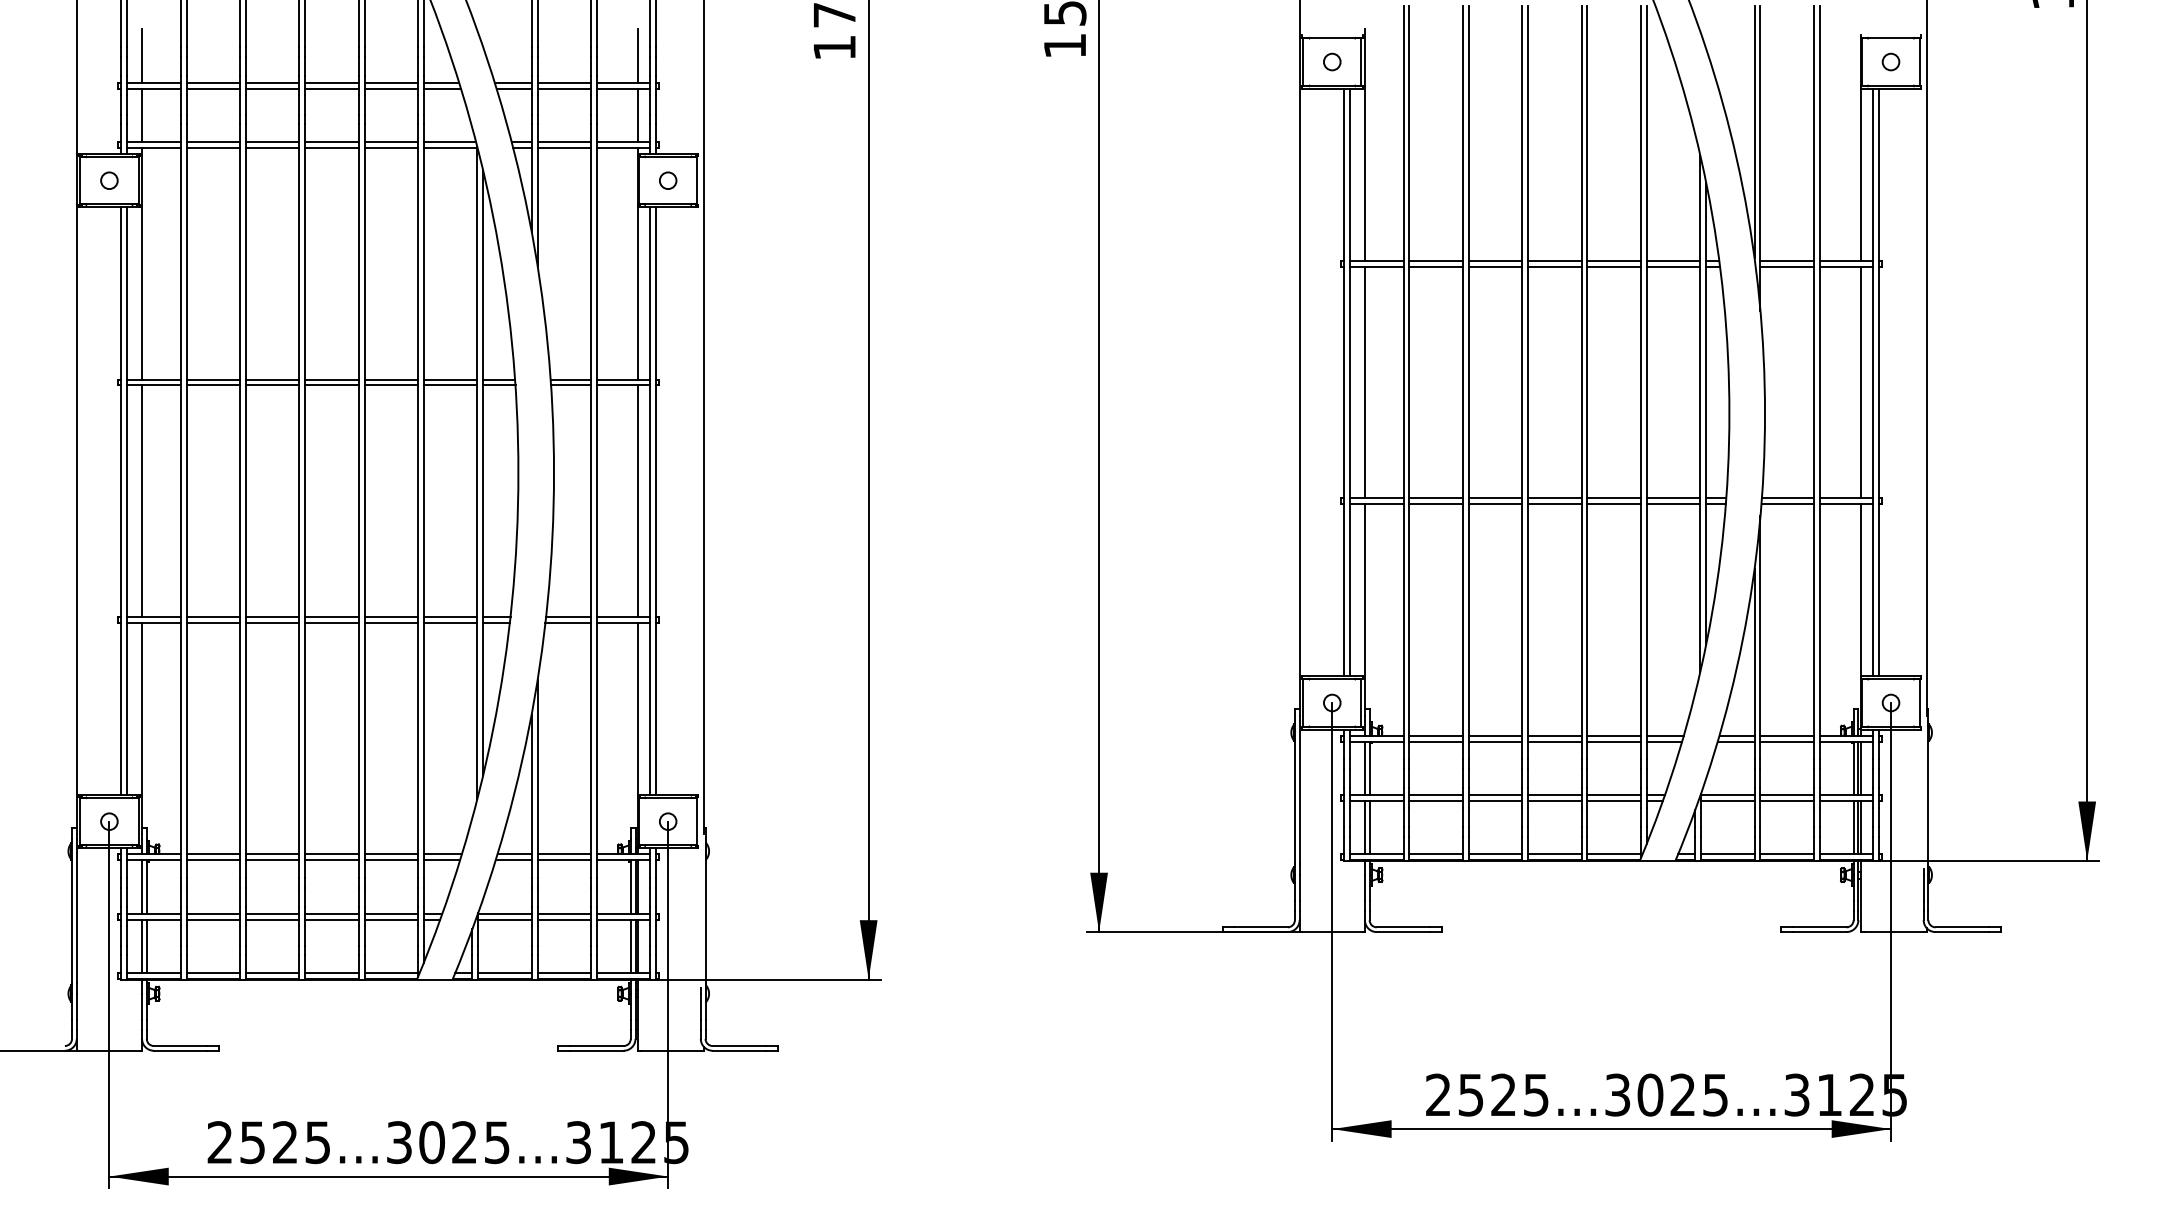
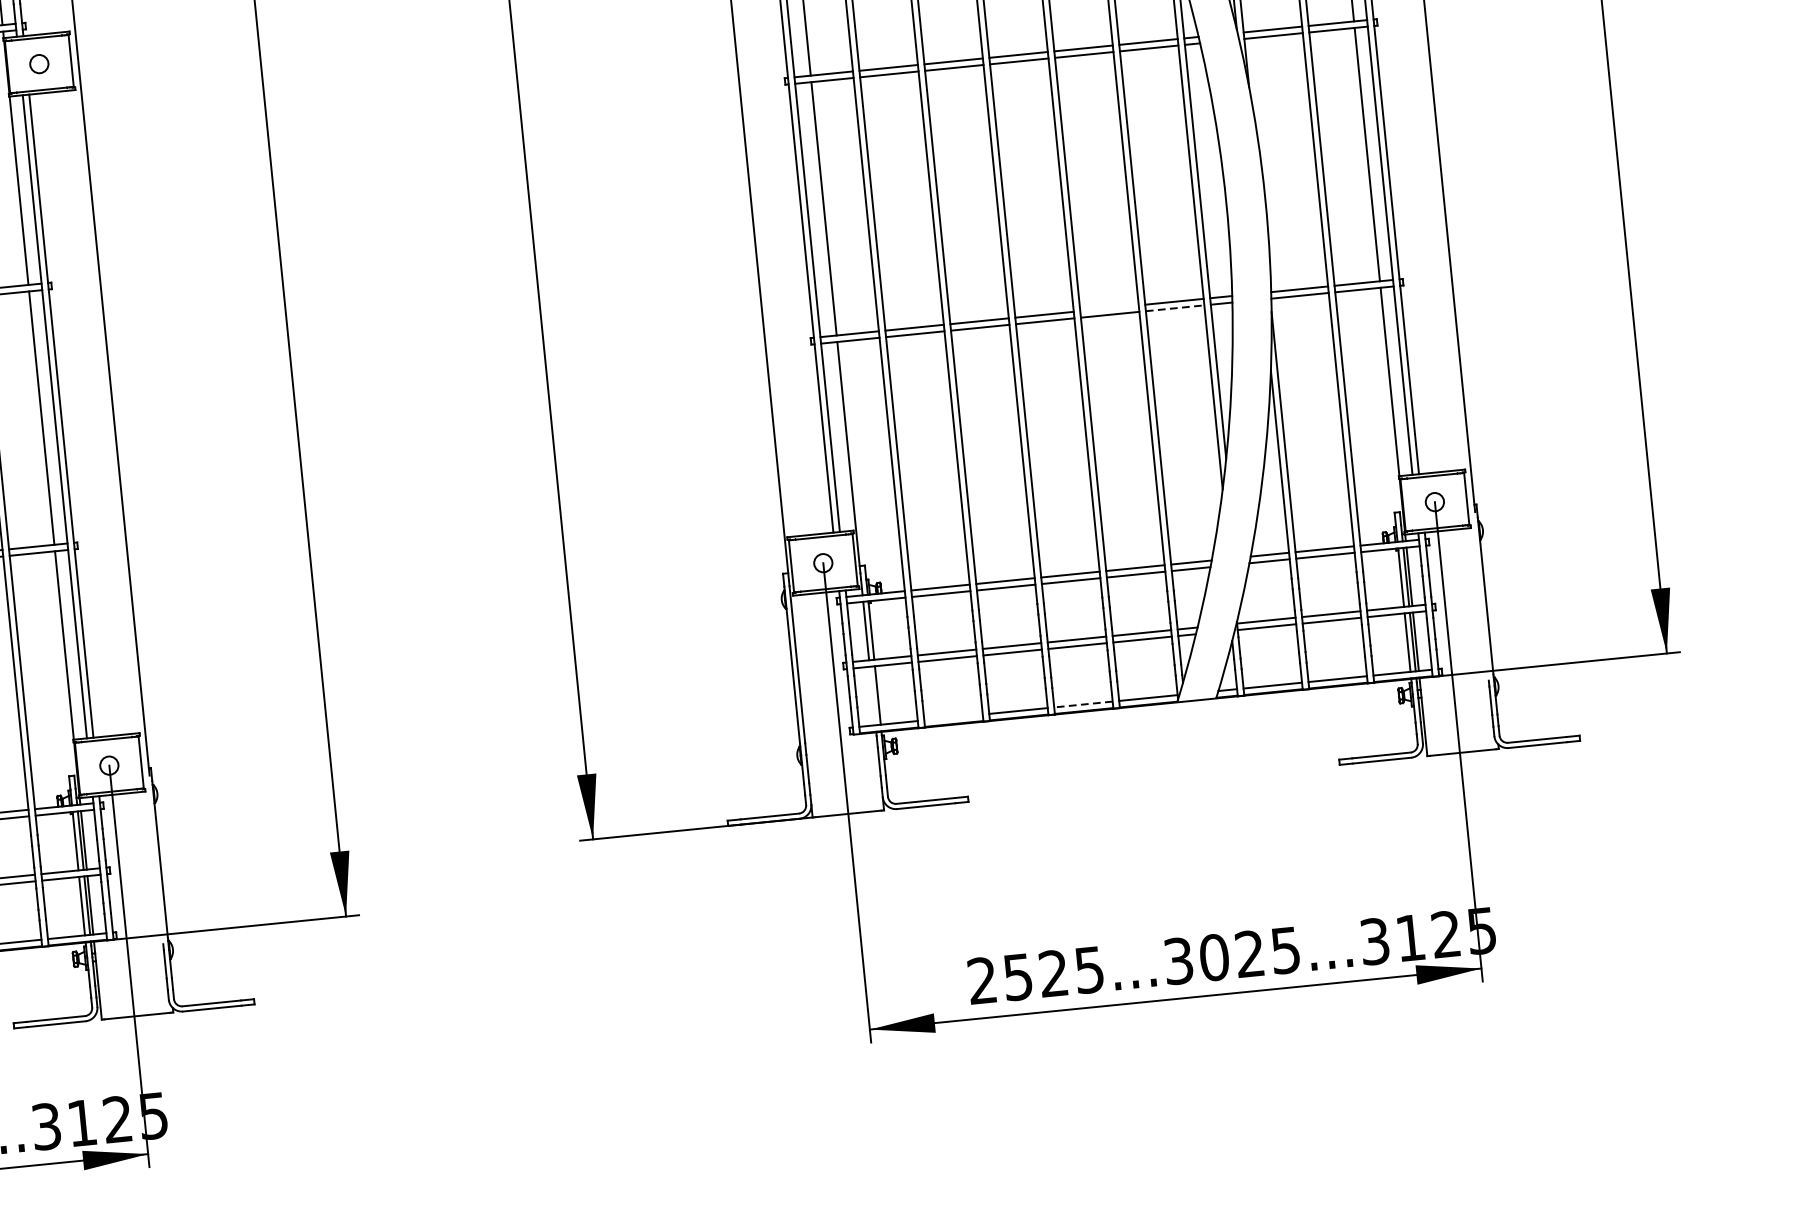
line: (1613, 498) -> (1108, 308), removed
line: (1673, 504) -> (1175, 308), solid -> dashed
line: (1364, 827) -> (872, 695), removed
line: (1435, 854) -> (952, 717), removed
line: (1554, 854) -> (1083, 704), solid -> dashed

